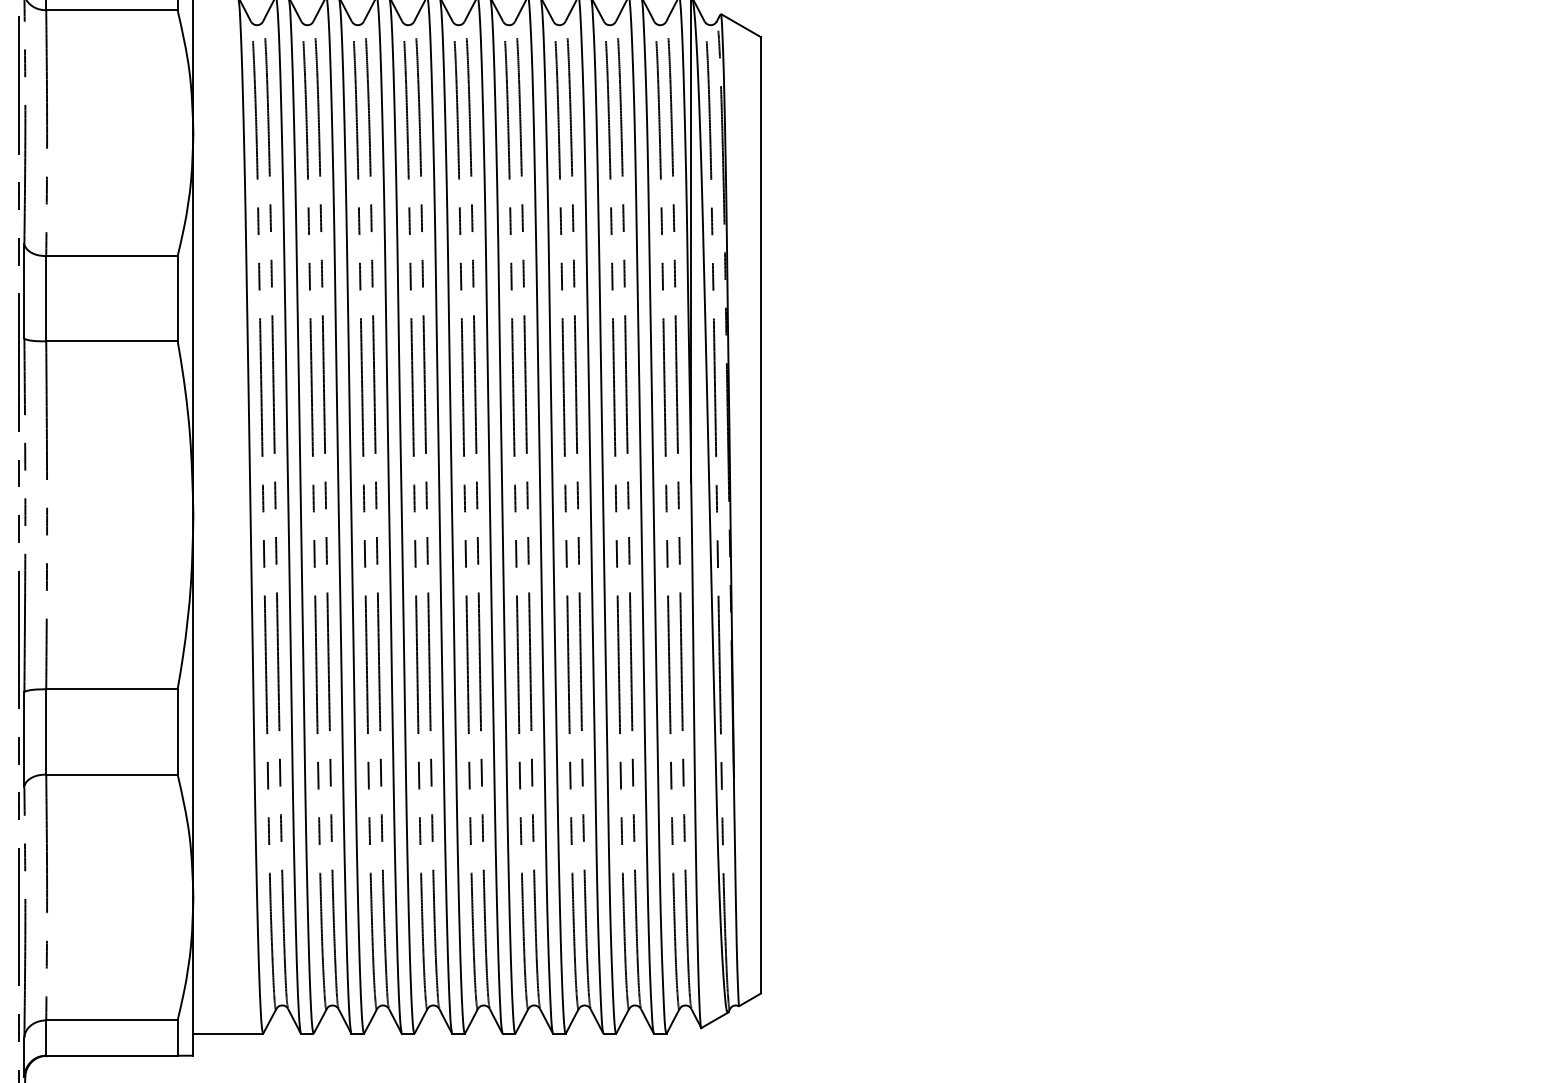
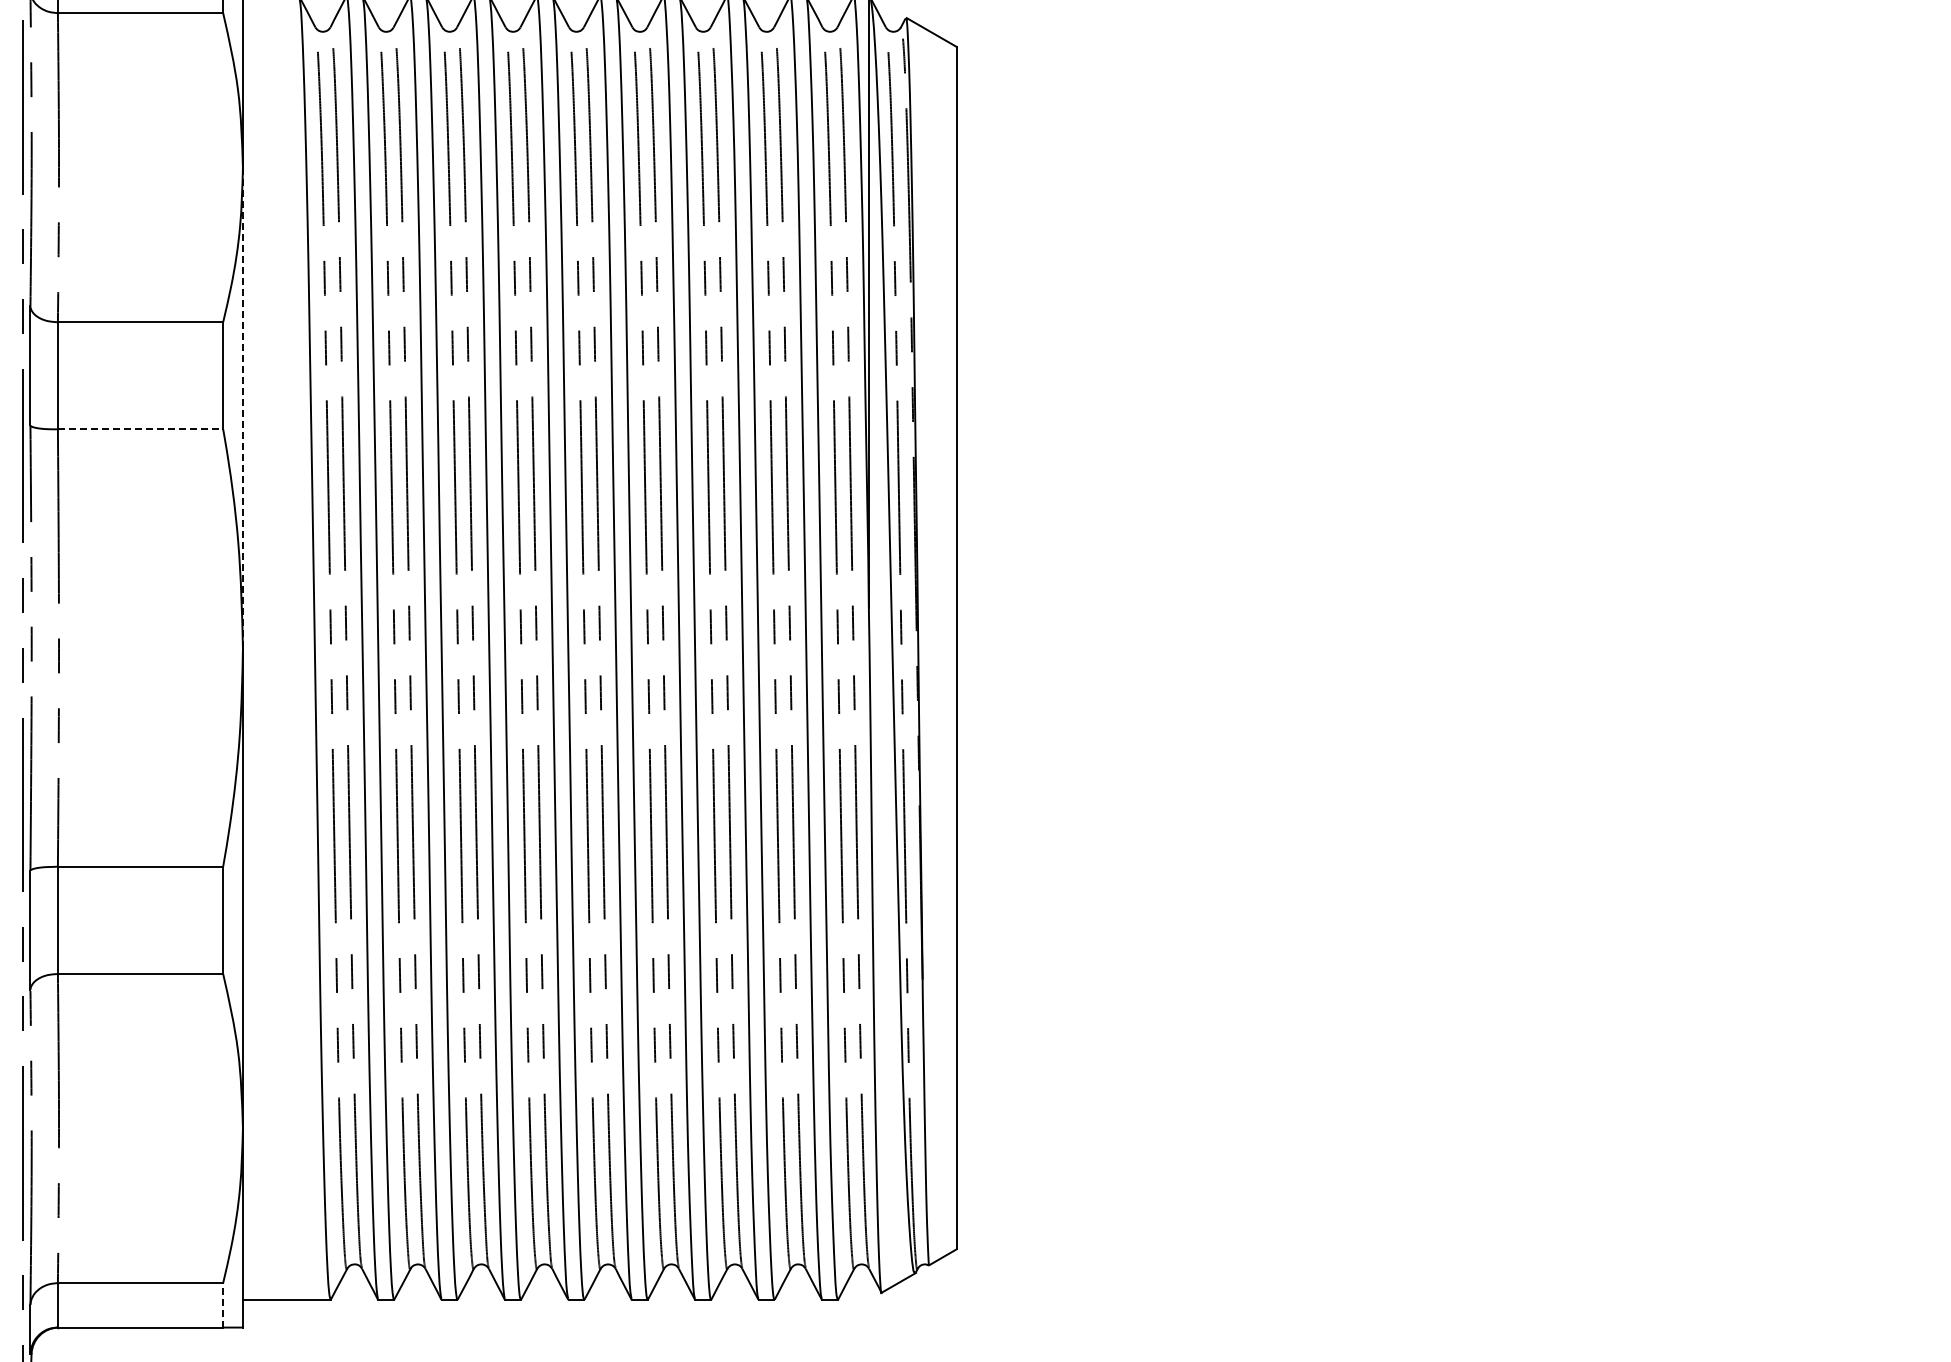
line: (193, 323) -> (242, 407), solid -> dashed
line: (111, 341) -> (140, 429), solid -> dashed
line: (177, 1037) -> (223, 1304), solid -> dashed

